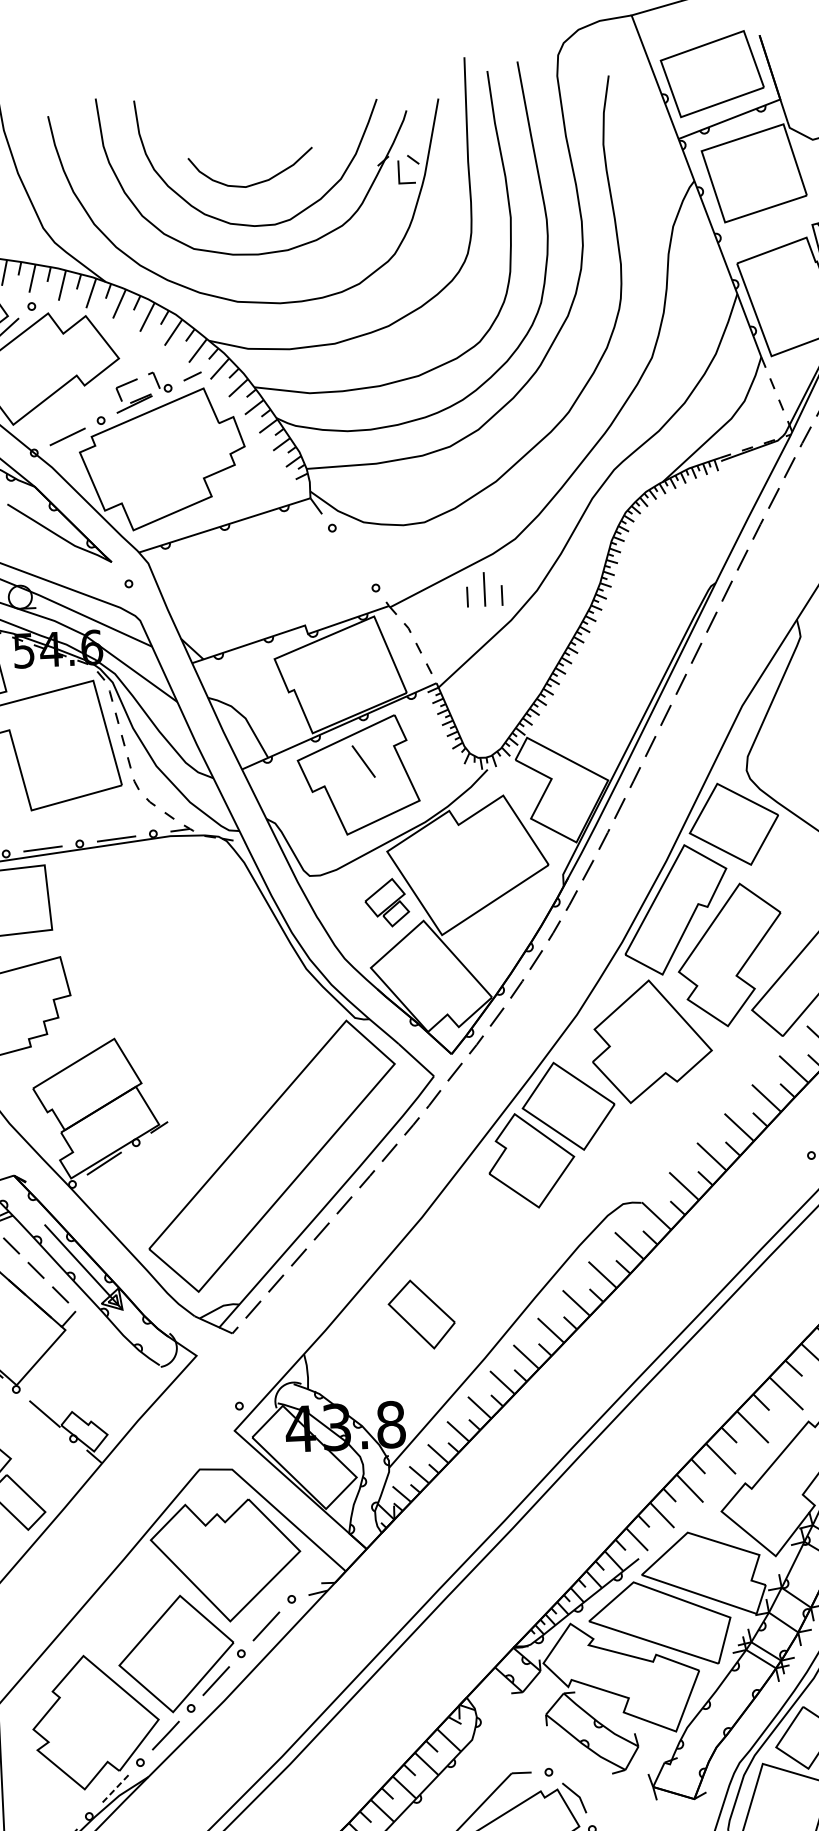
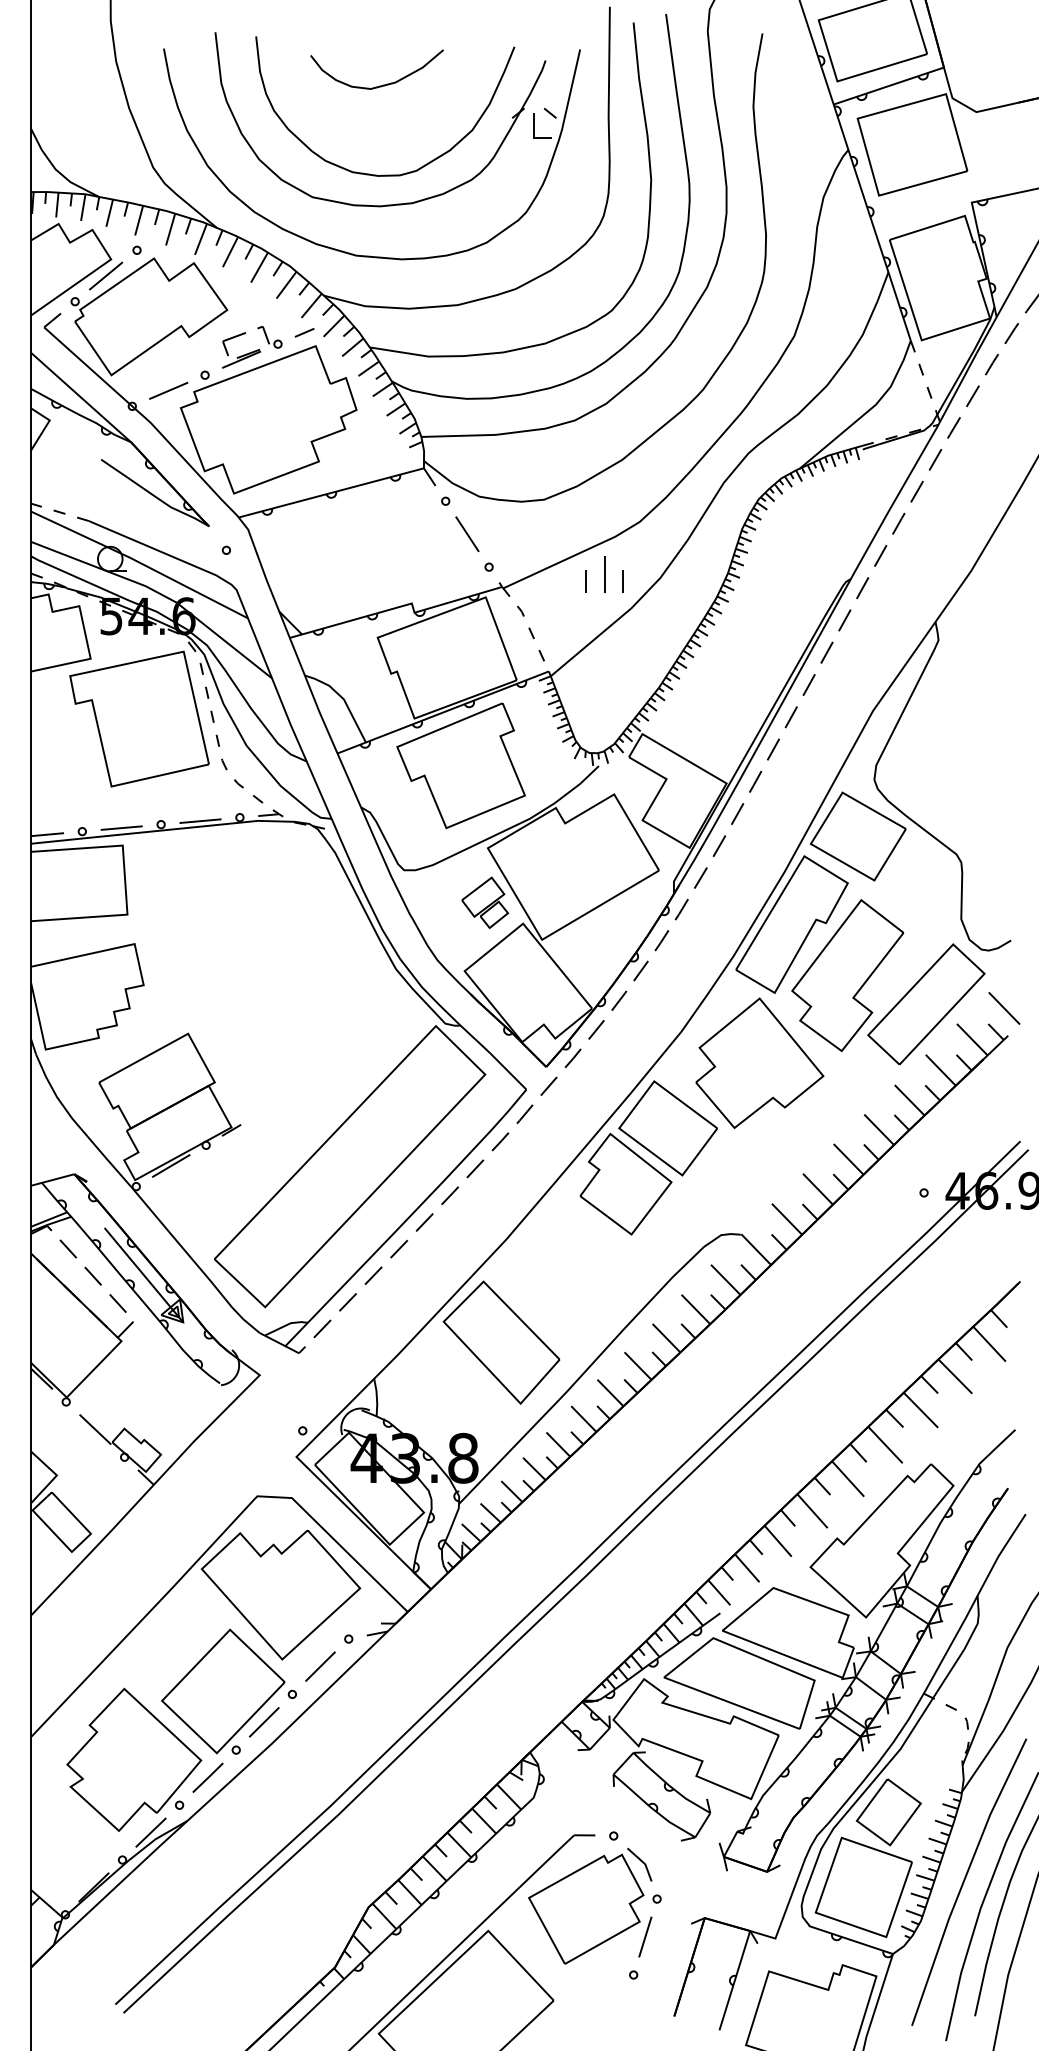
curve: (253, 183) -> (379, 85), moved
line: (363, 761) -> (467, 534), moved
part: (421, 1314) -> (501, 1342), size x1.67
line: (114, 1790) -> (150, 1833), dashed -> solid

